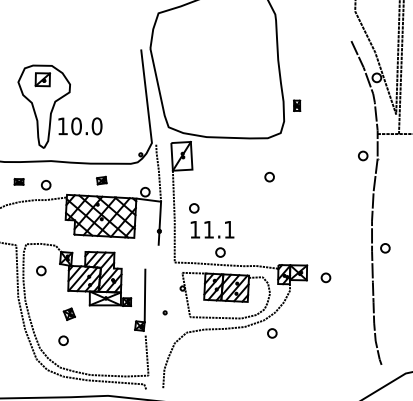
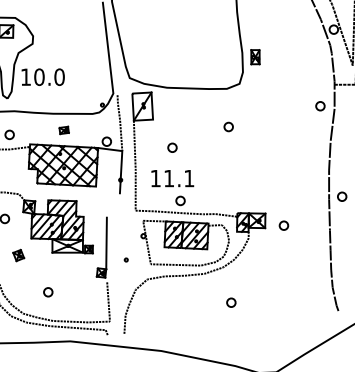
part: (297, 105) -> (256, 56), size x1.4
part: (194, 208) -> (172, 147), moved
part: (68, 313) -> (17, 254), moved
part: (272, 333) -> (231, 302), moved
part: (63, 340) -> (48, 292), moved

